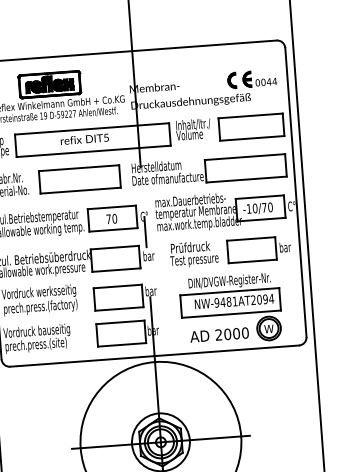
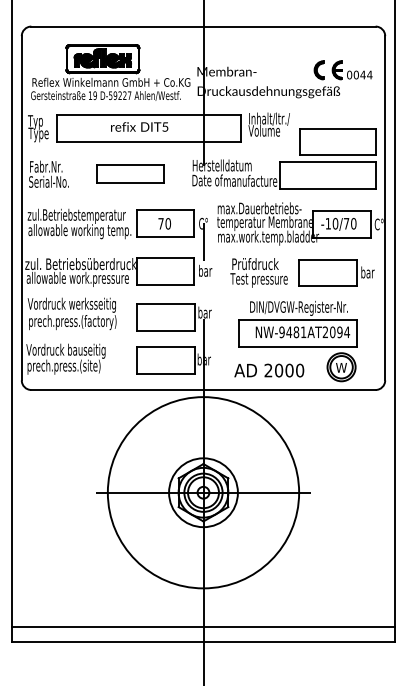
part: (250, 126) -> (337, 141), moved
part: (79, 178) -> (129, 173), size x0.7
text: (219, 334) -> (269, 370), moved

